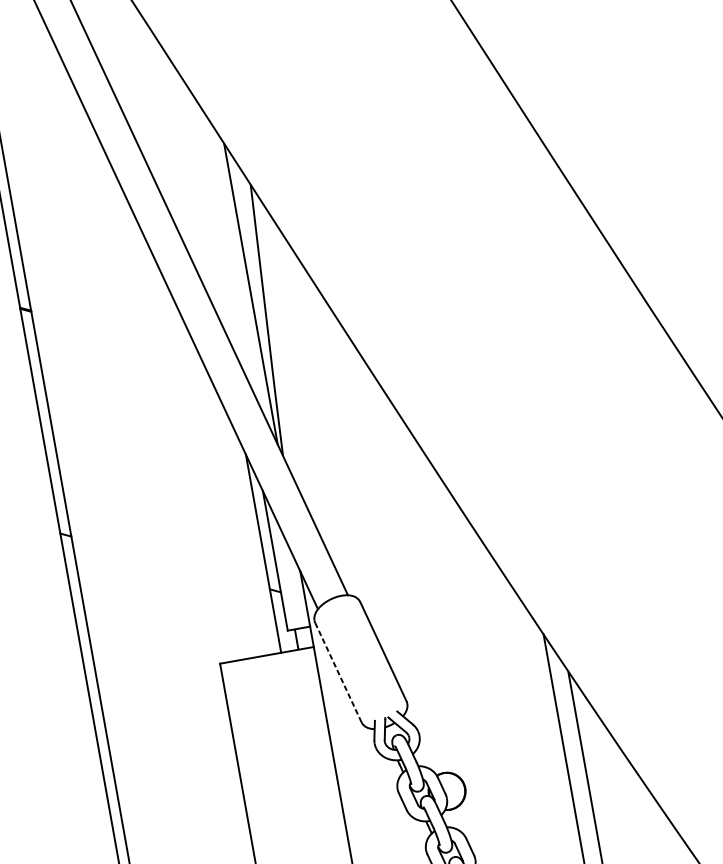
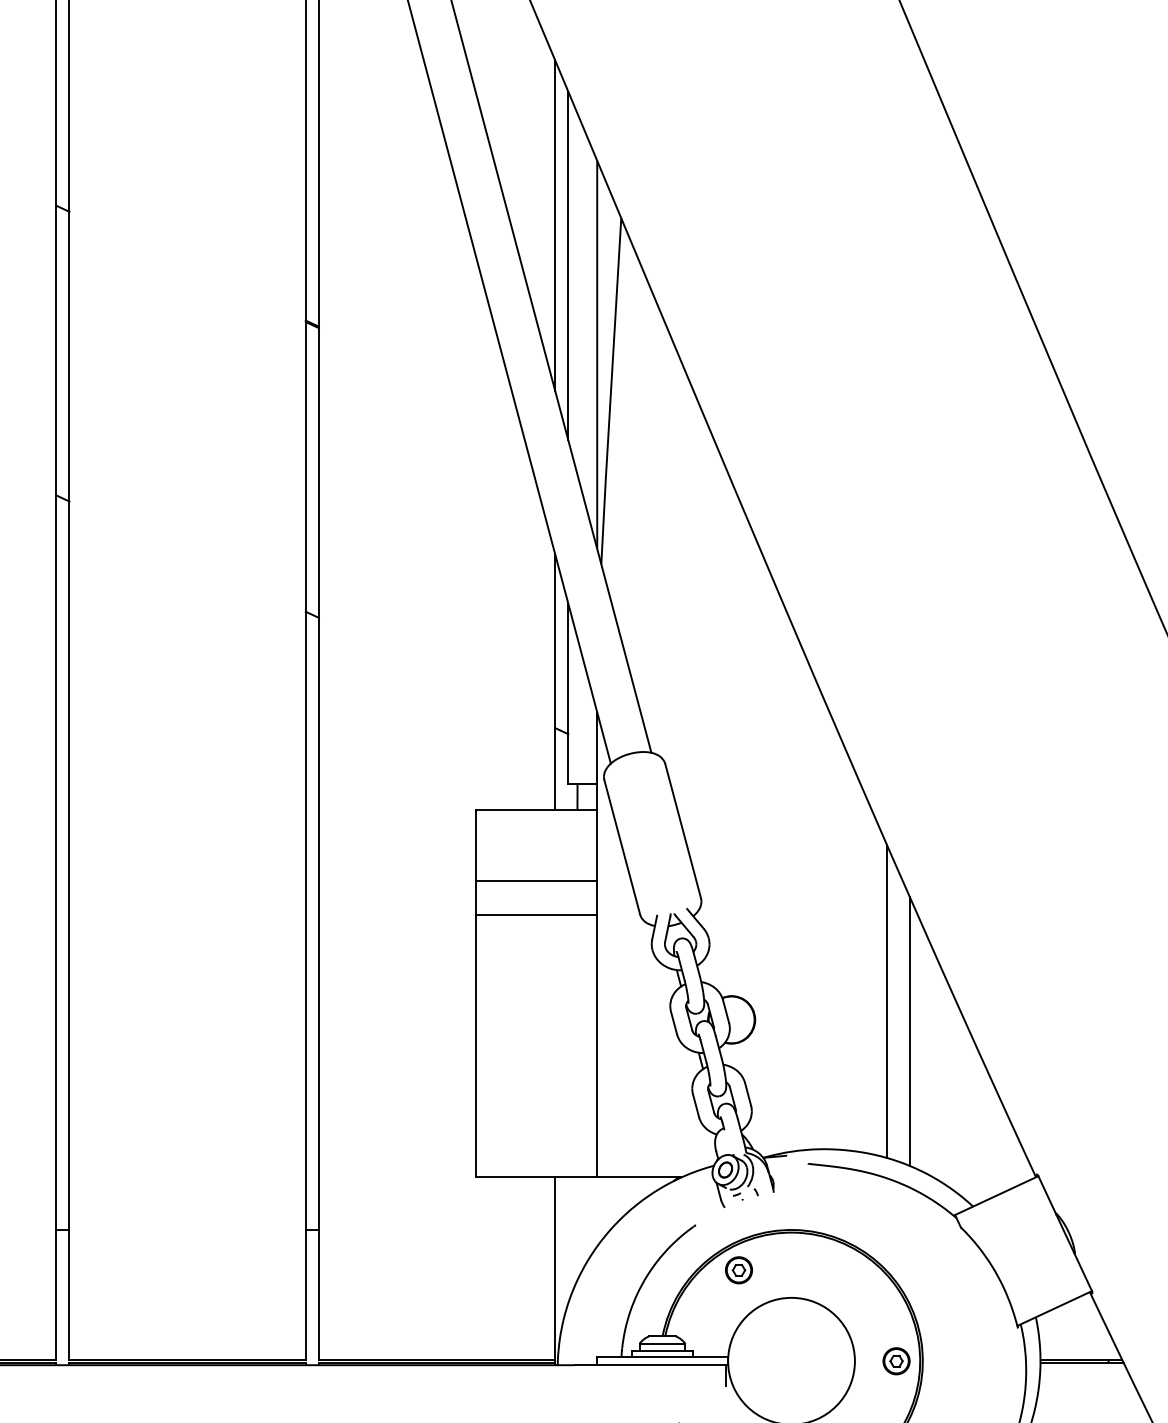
line: (200, 199) -> (555, 225), added
line: (216, 228) -> (568, 265), added
line: (338, 671) -> (622, 846), dashed -> solid
line: (276, 710) -> (536, 880), added
line: (281, 736) -> (536, 914), added

